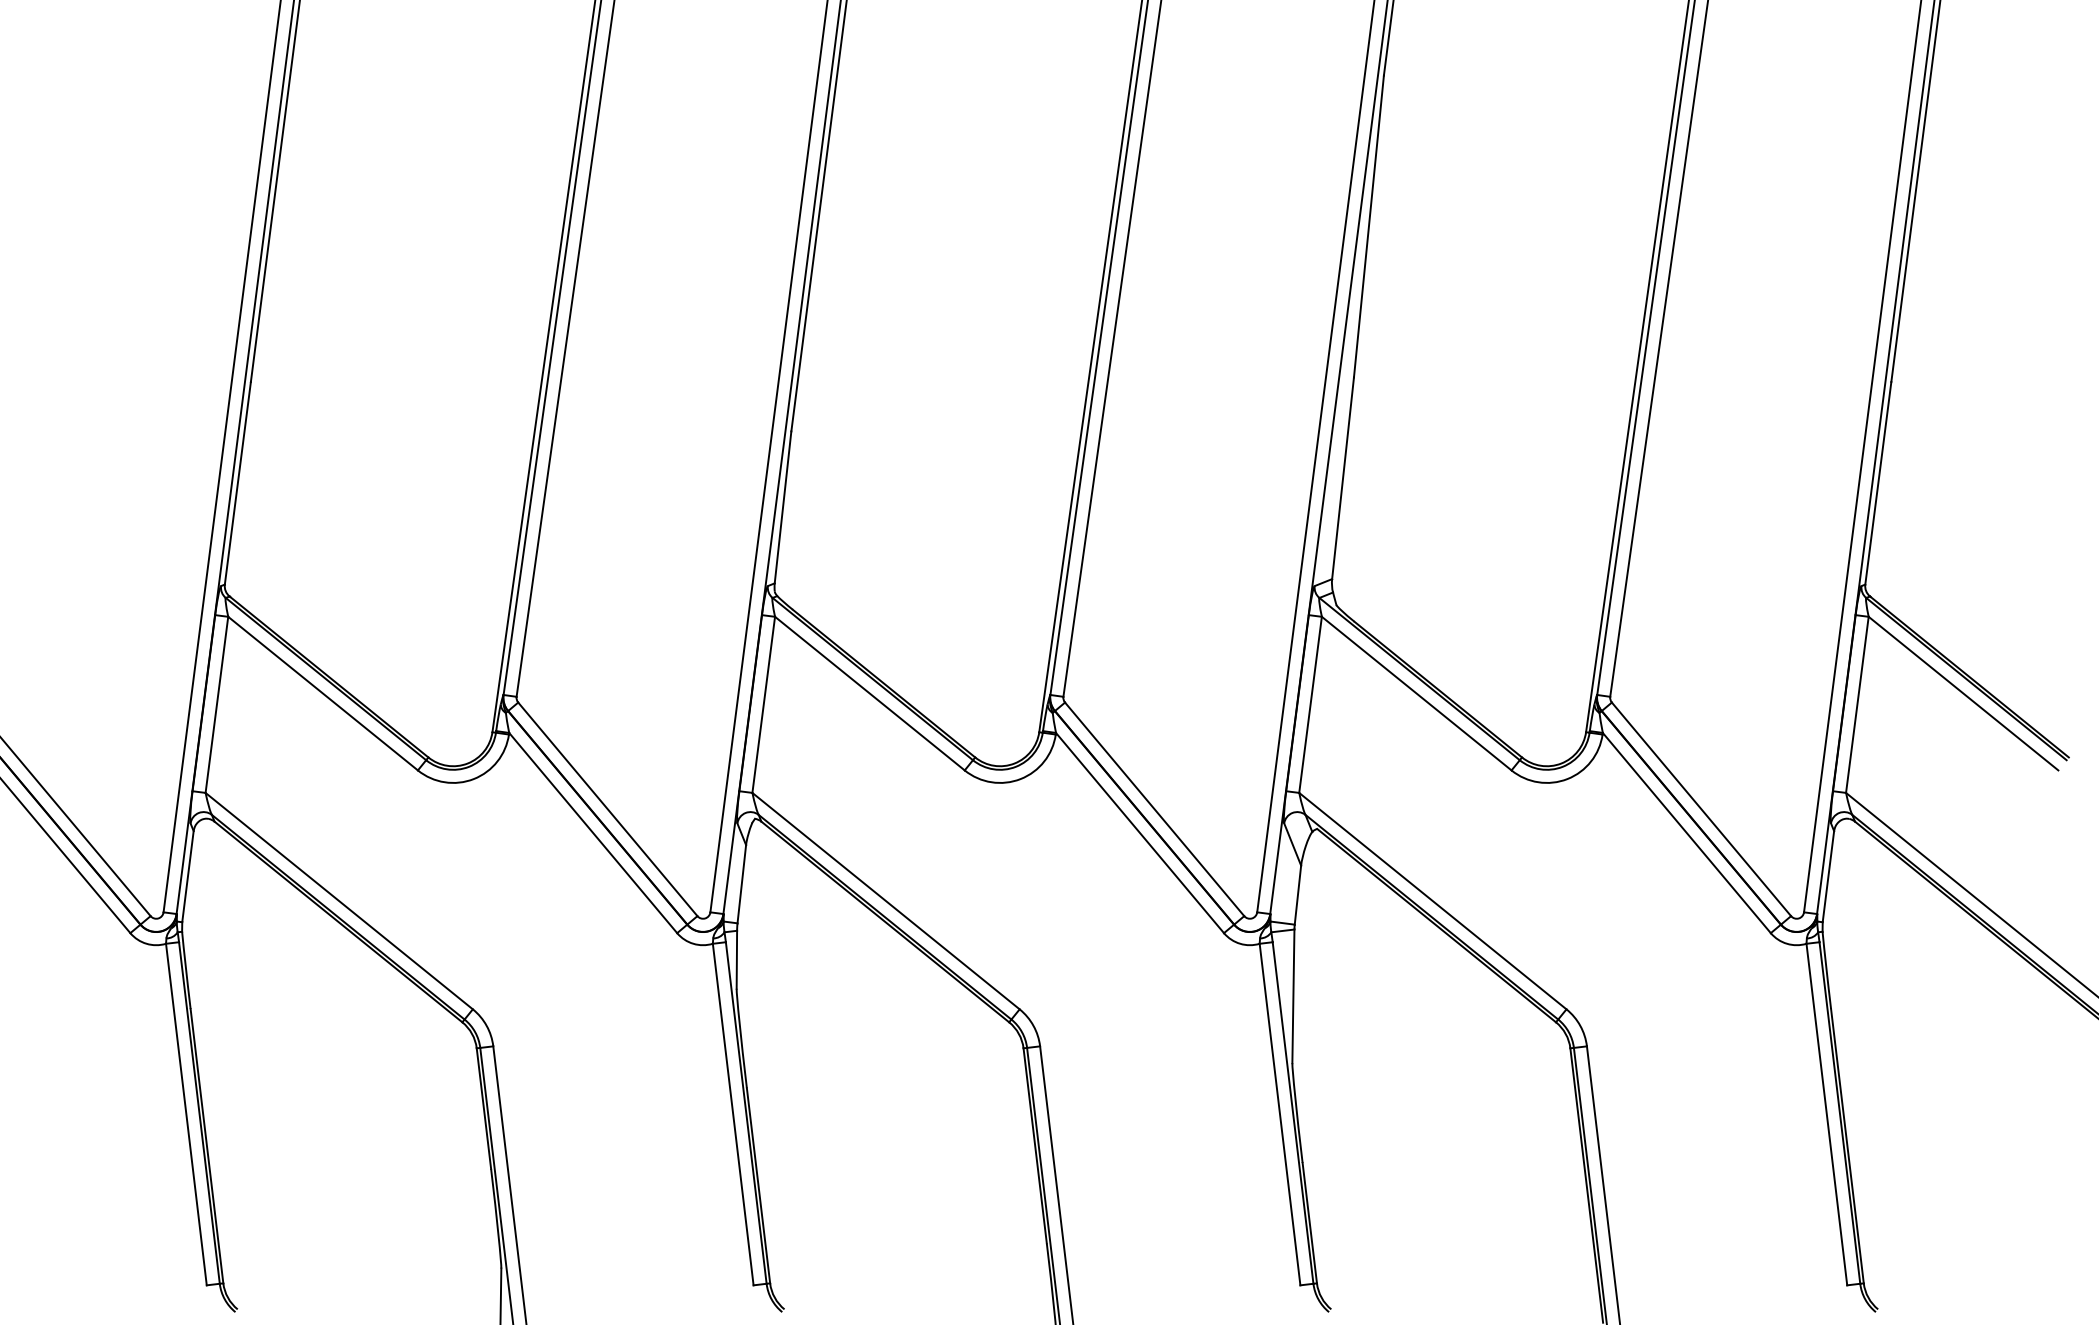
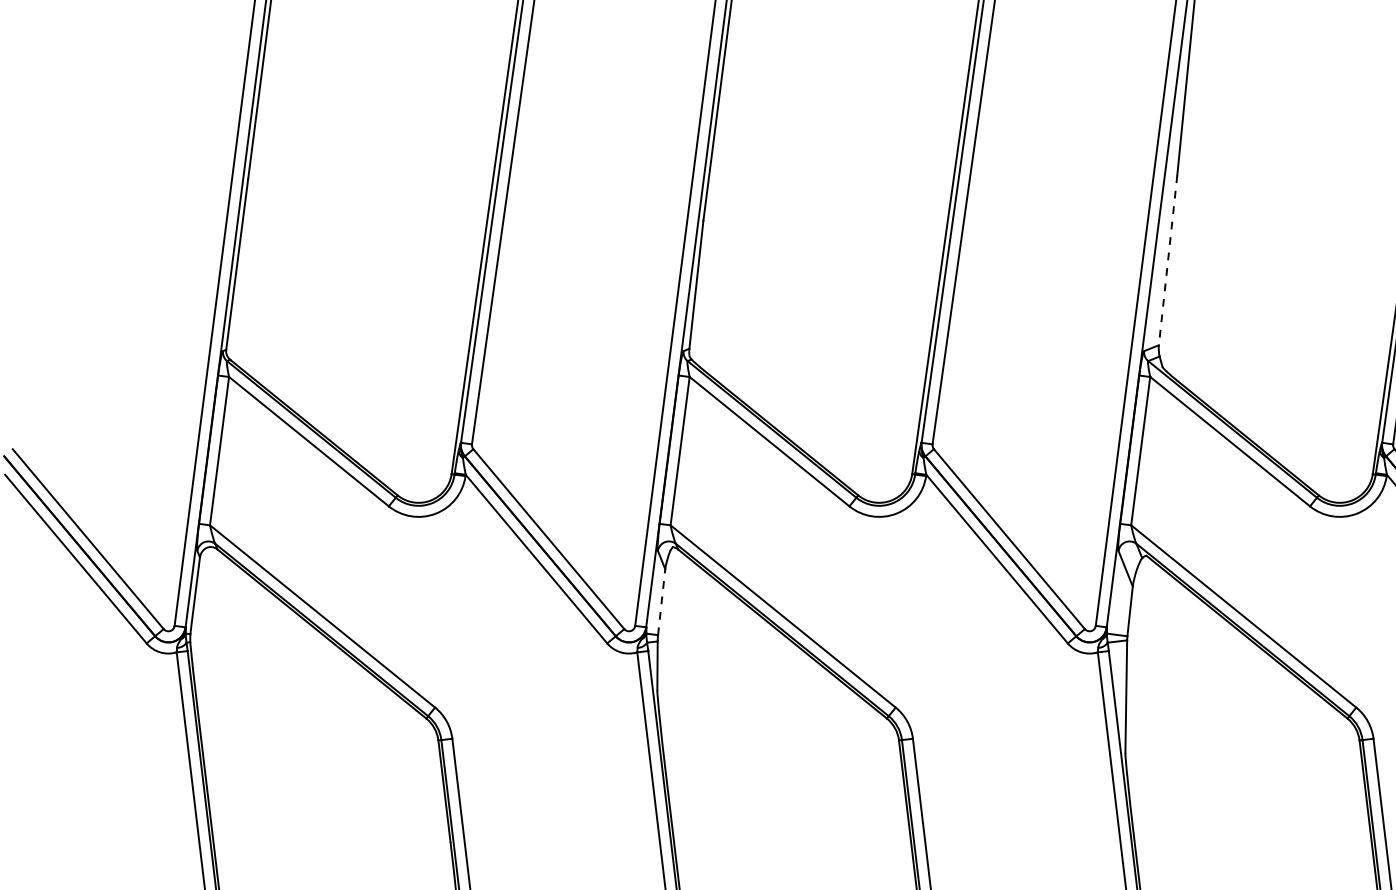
line: (1343, 478) -> (1168, 260), solid -> dashed
line: (741, 883) -> (661, 601), solid -> dashed

